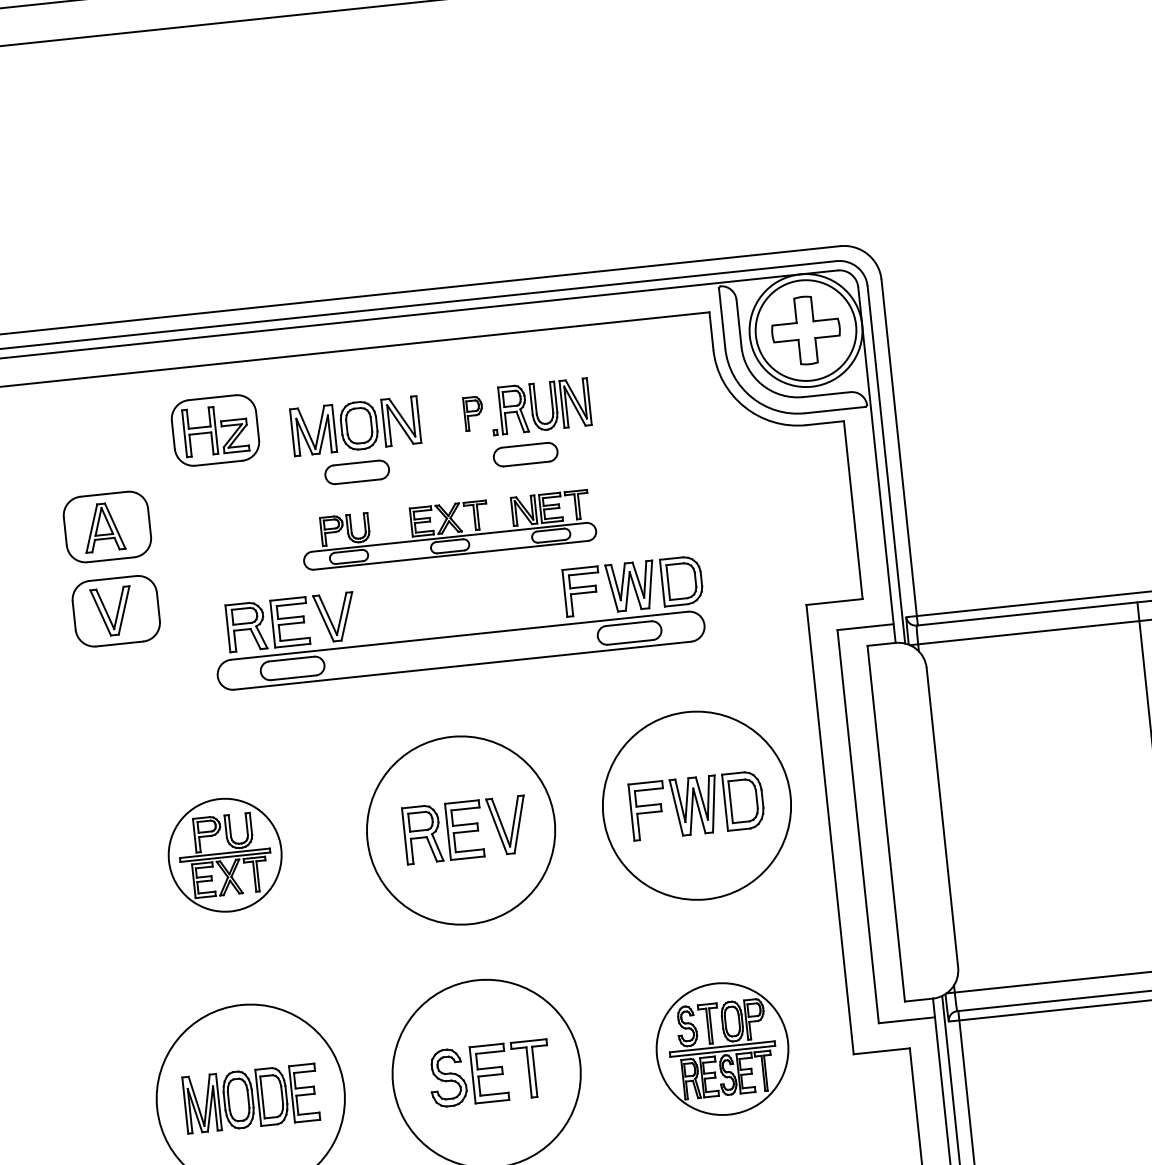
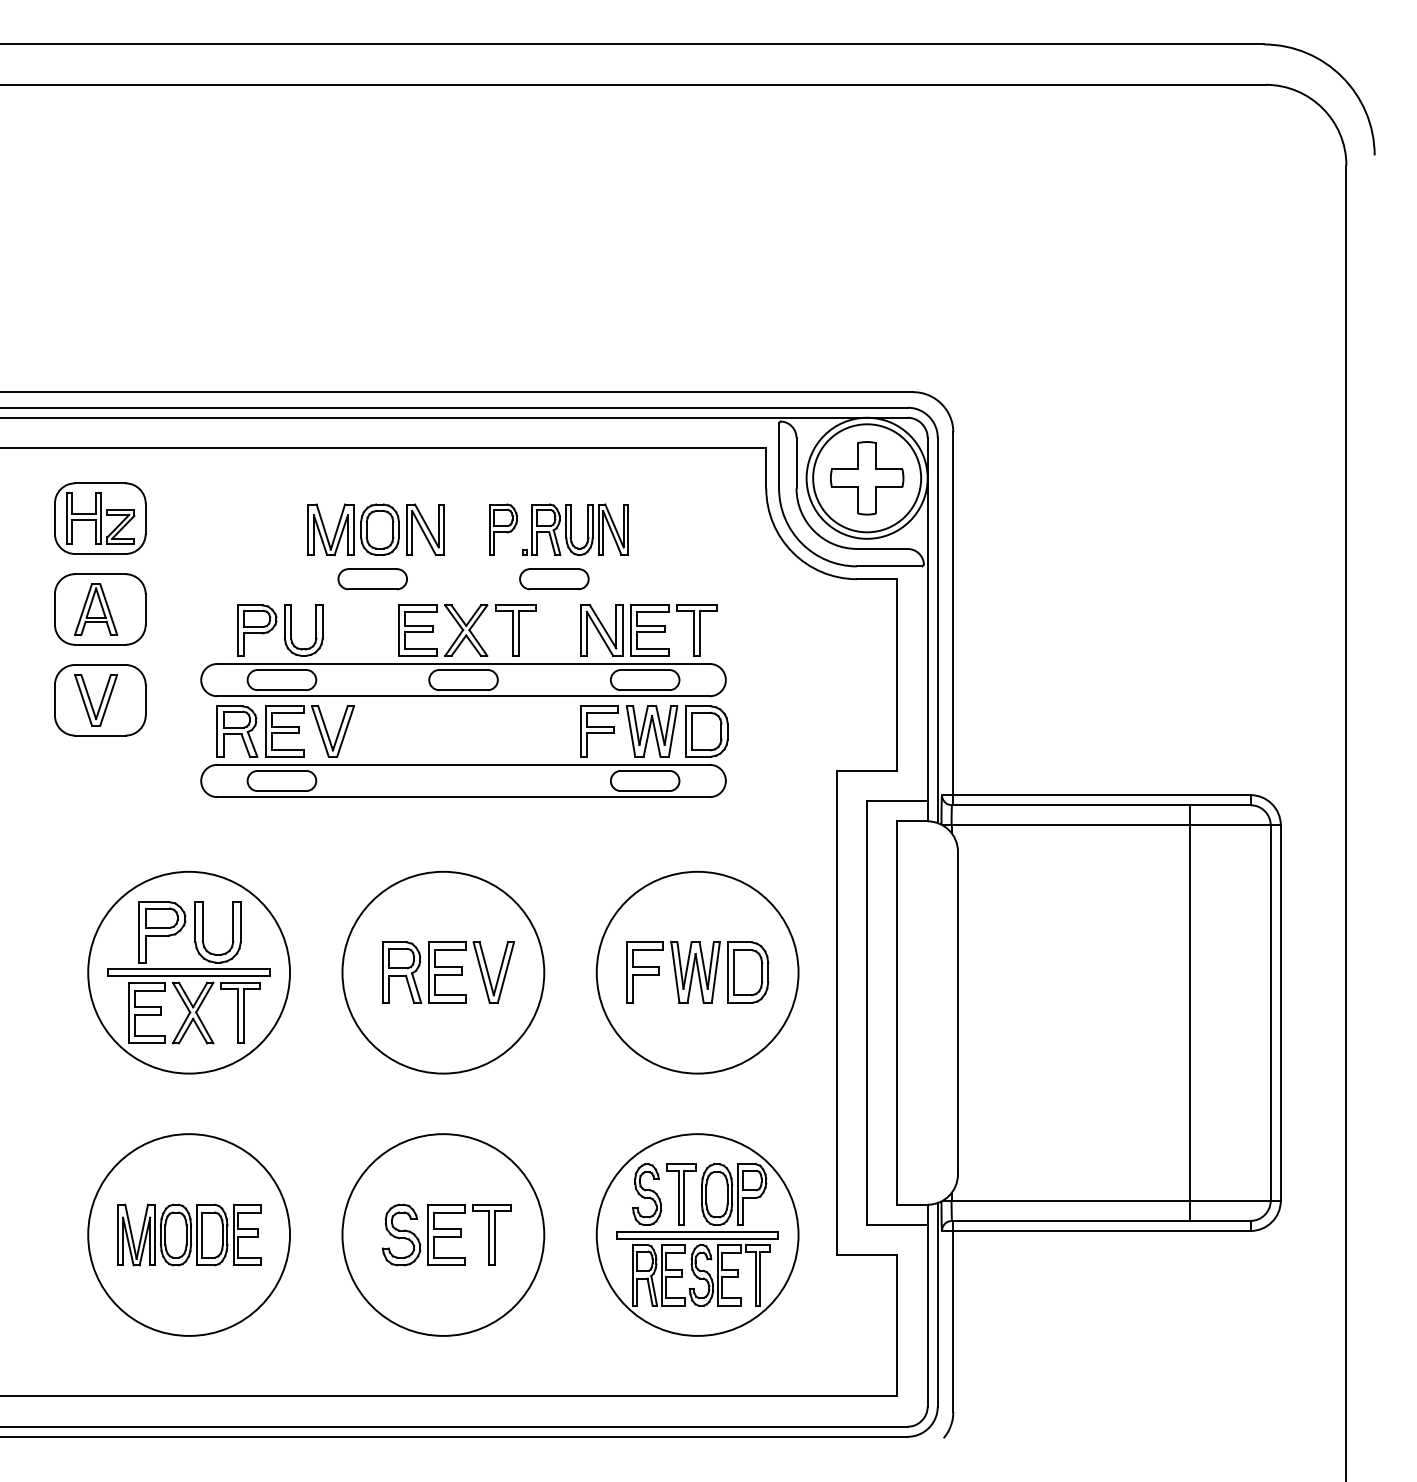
part: (473, 413) -> (503, 529), size x1.43
part: (215, 430) -> (100, 518), moved
part: (448, 529) -> (463, 650), size x1.67
part: (224, 855) -> (188, 972), size x1.67
part: (722, 1048) -> (697, 1234), size x1.43

